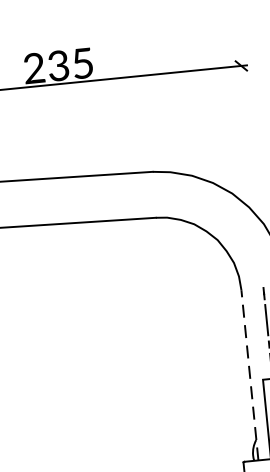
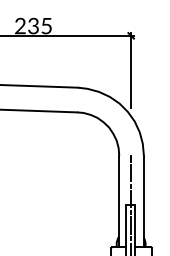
line: (248, 130) -> (131, 70), added
line: (250, 375) -> (119, 201), dashed -> solid

